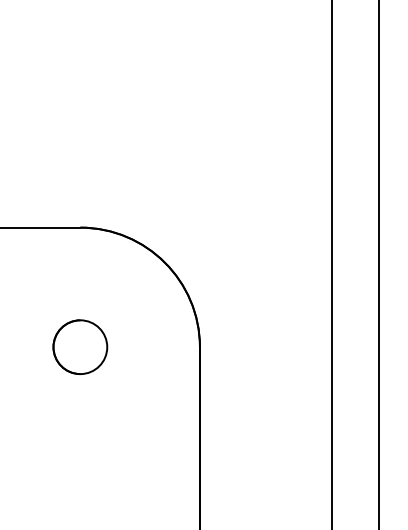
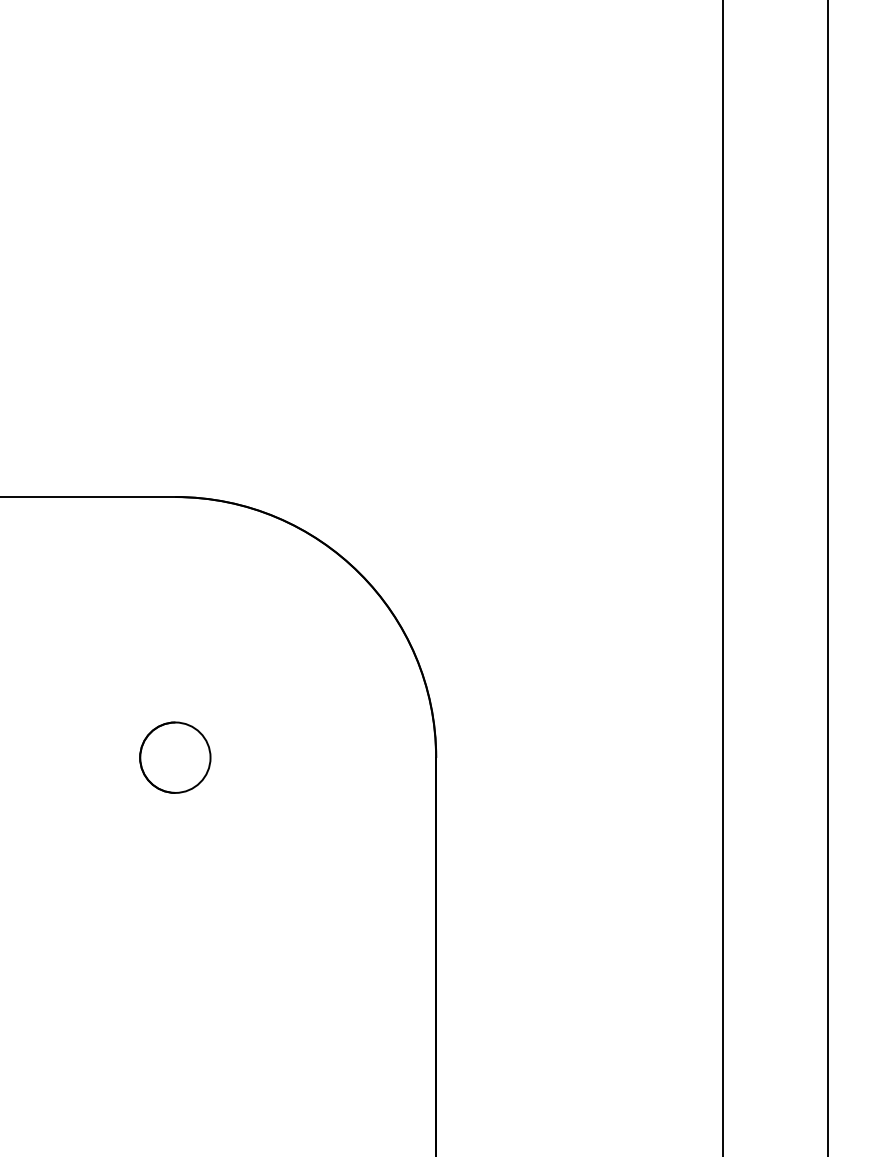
part: (80, 346) -> (175, 756), size x0.6

